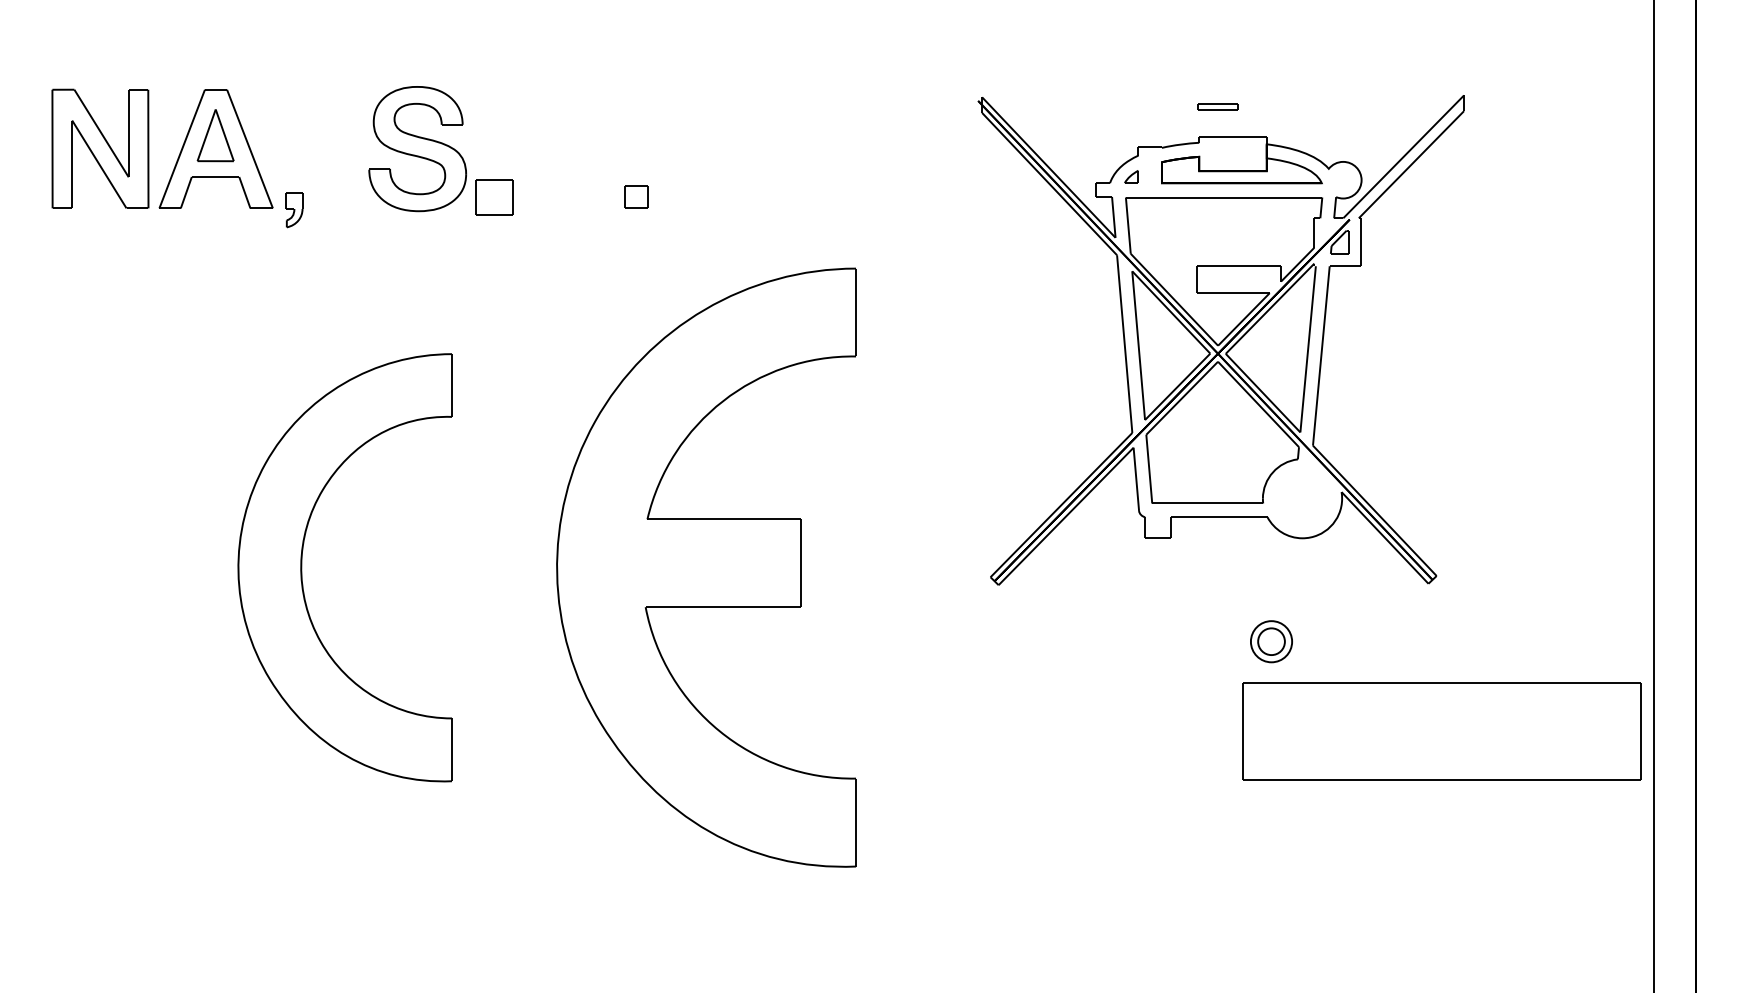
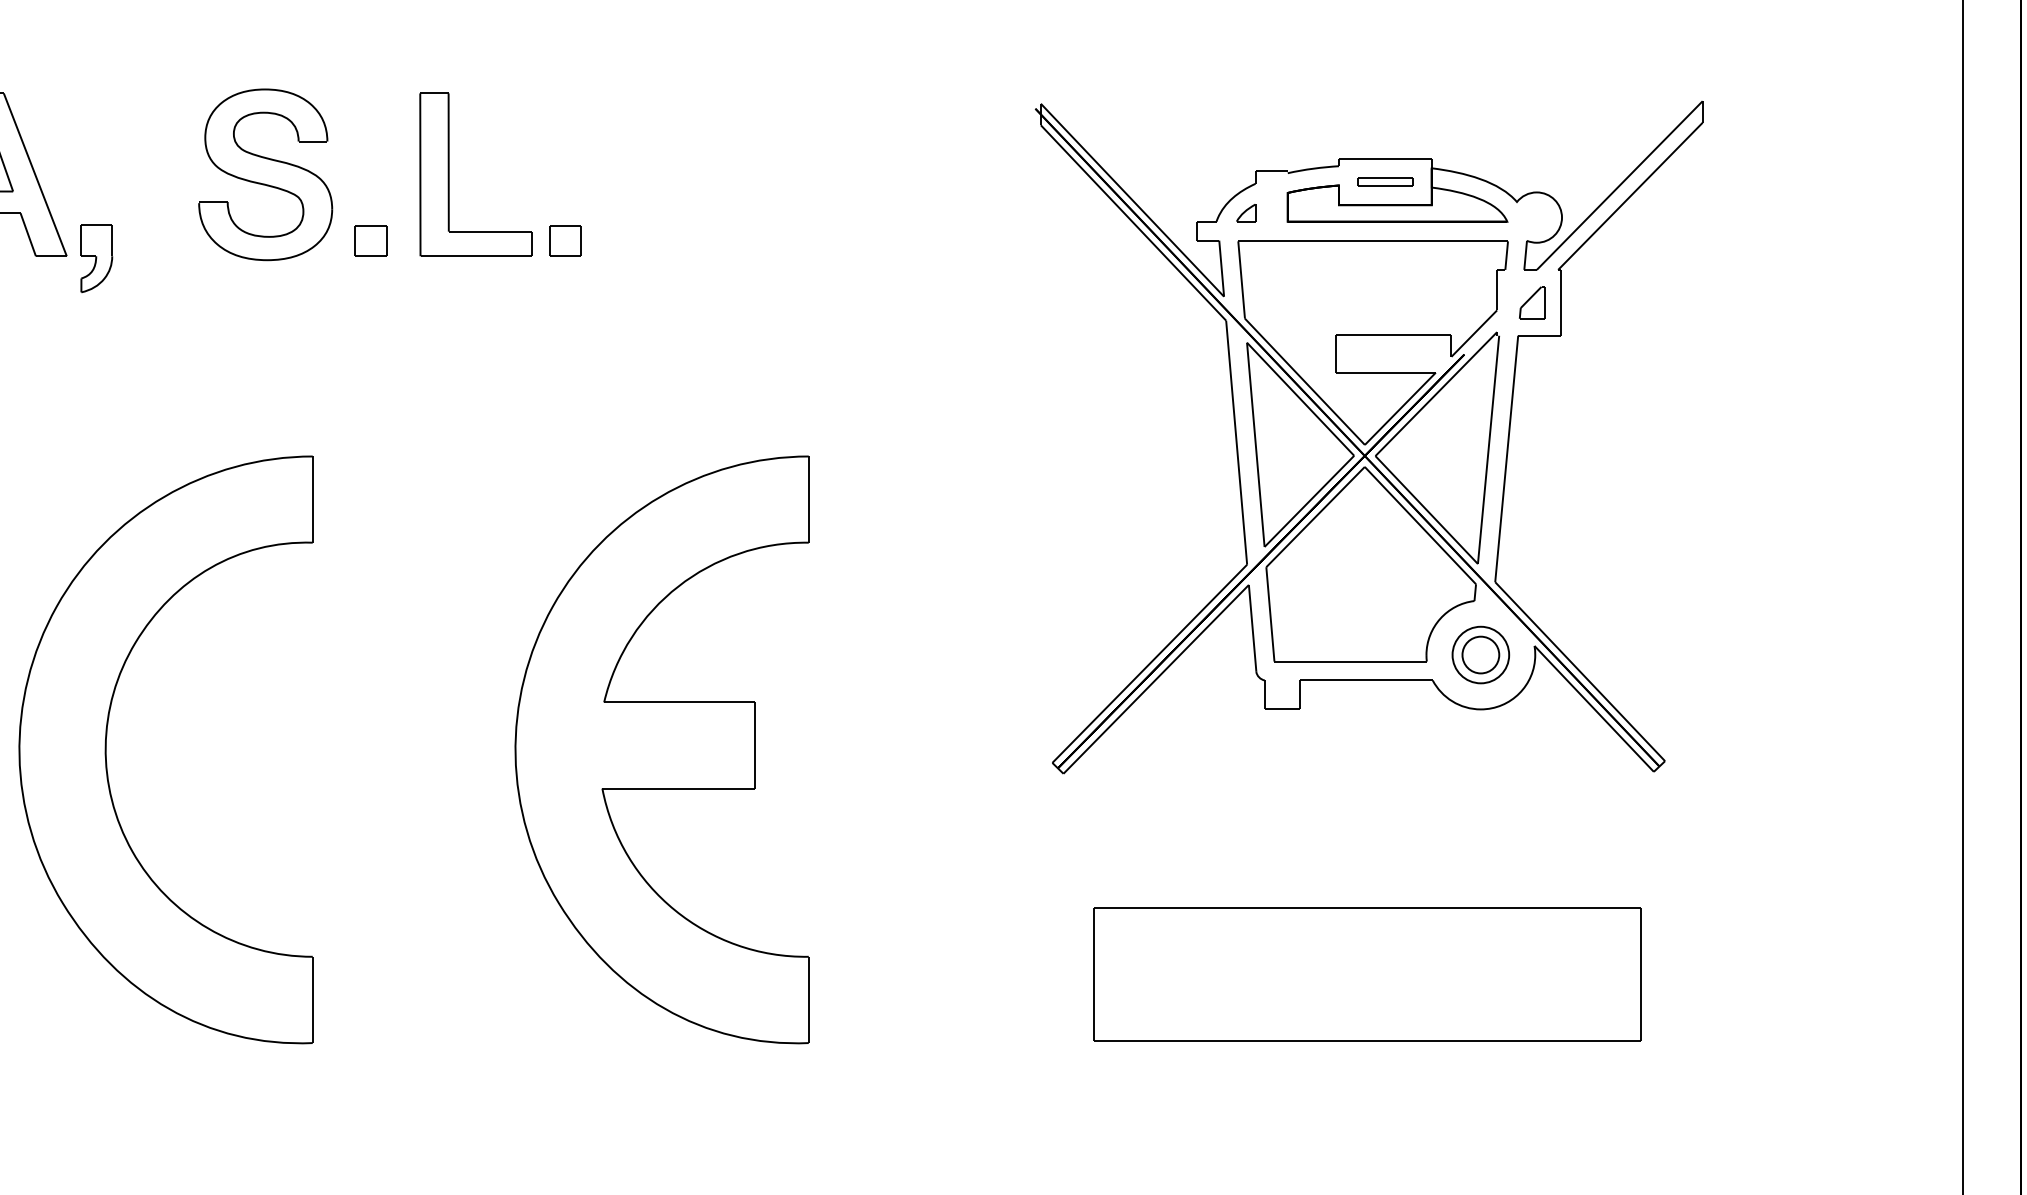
part: (1217, 106) -> (1384, 180), moved
part: (551, 148) -> (449, 174), added
part: (494, 196) -> (371, 239), size x0.62
part: (294, 210) -> (96, 259), size x1.43
part: (705, 567) -> (660, 749), size x0.71
part: (1271, 641) -> (1480, 654), moved
part: (1441, 731) -> (1366, 974), moved

